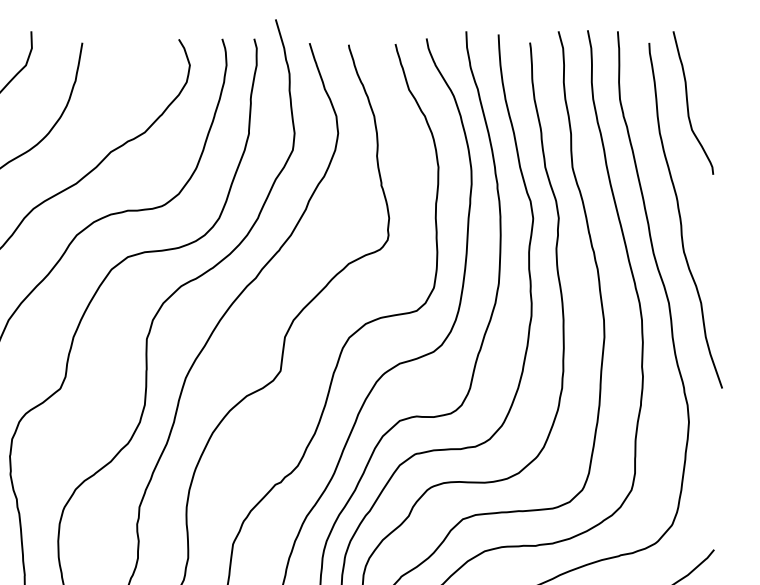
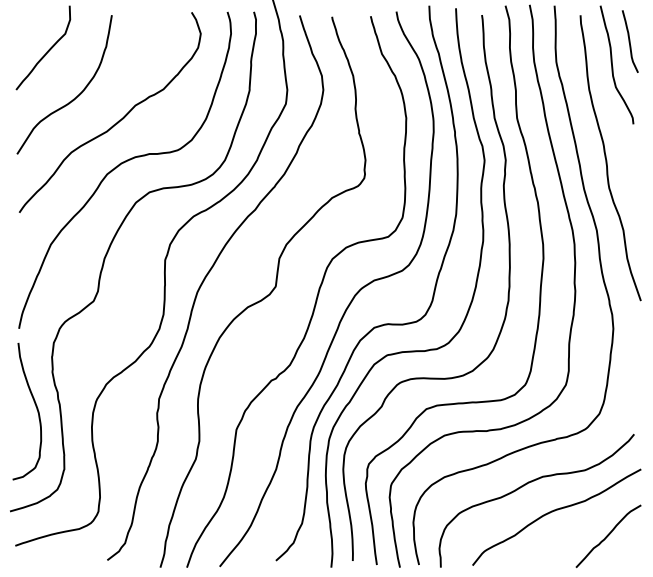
curve: (708, 74) -> (629, 41), added

